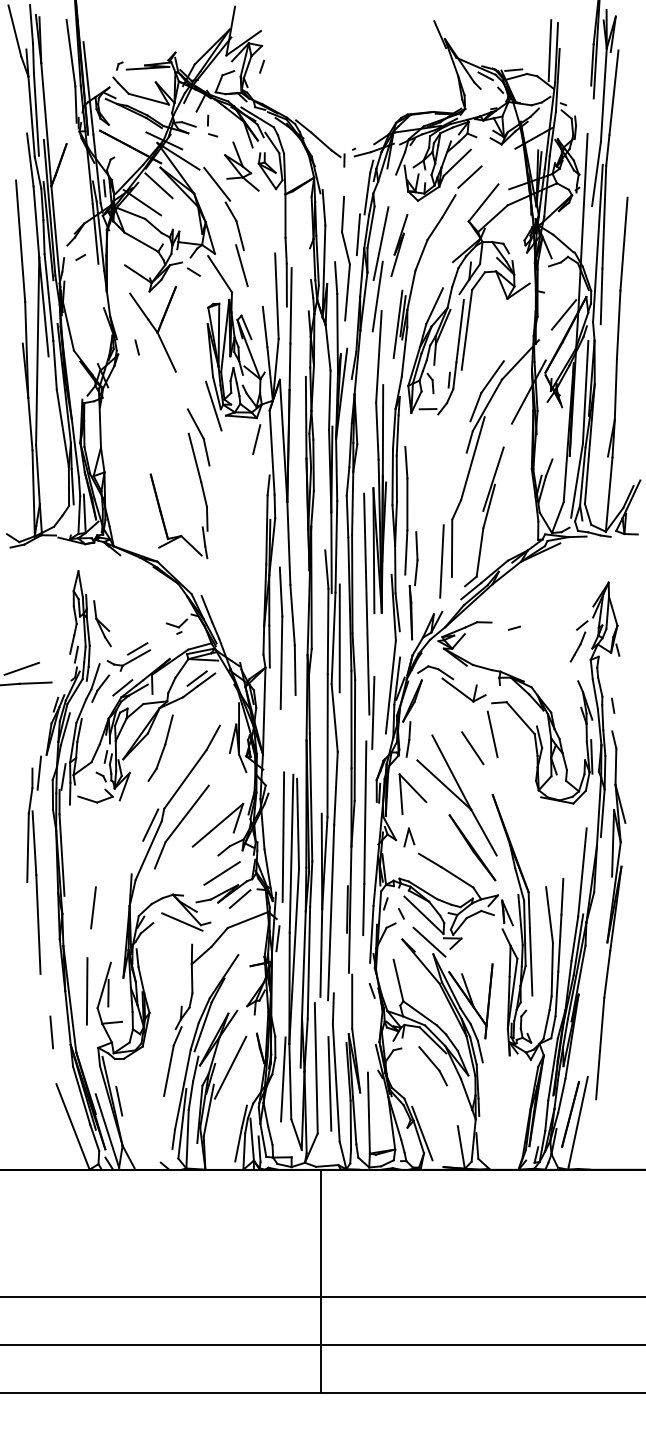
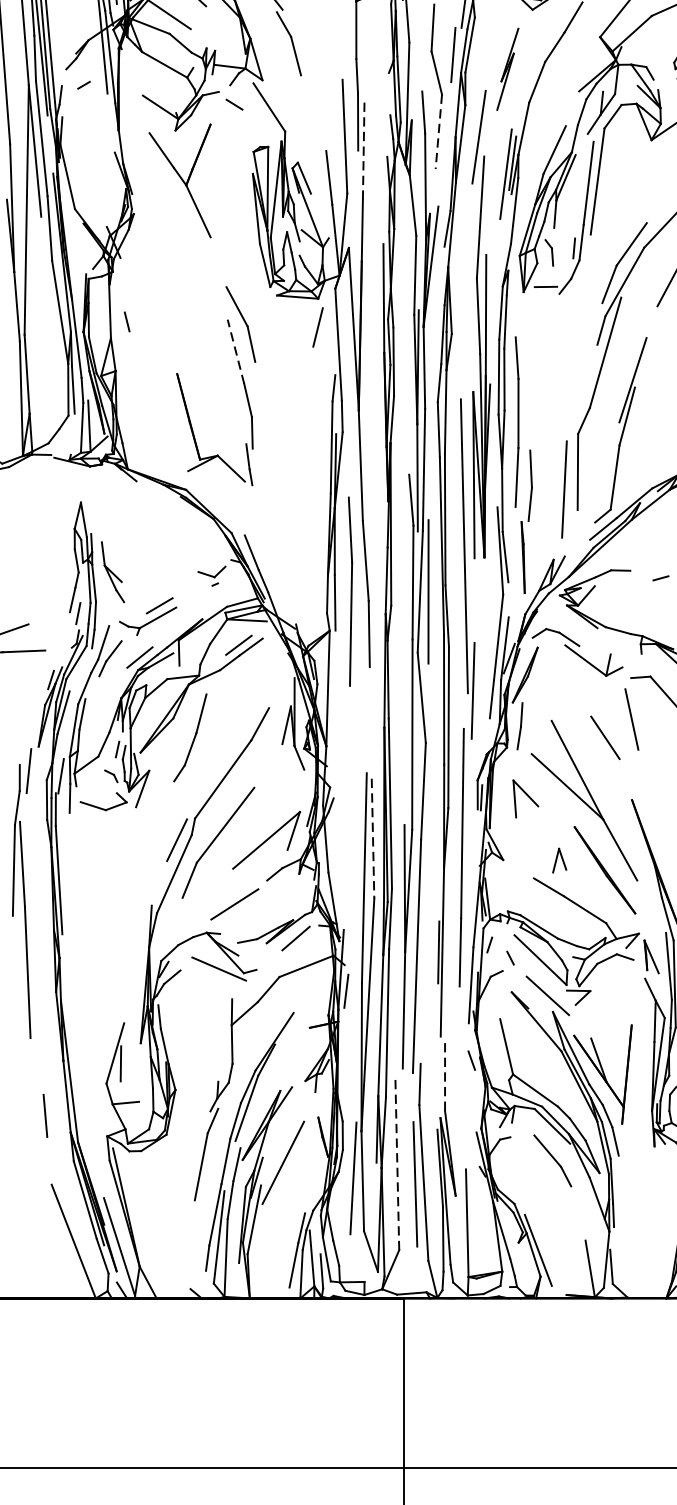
line: (380, 243) -> (482, 66), removed
line: (241, 265) -> (297, 95), removed
line: (347, 293) -> (438, 133), solid -> dashed
line: (291, 305) -> (364, 149), solid -> dashed
line: (136, 347) -> (126, 321), moved
line: (213, 405) -> (260, 282), removed
line: (194, 457) -> (235, 351), solid -> dashed
part: (412, 793) -> (525, 798), size x0.7
line: (298, 824) -> (373, 839), solid -> dashed
line: (283, 836) -> (353, 855), removed
part: (409, 837) -> (559, 860), moved
line: (221, 873) -> (233, 904), moved
line: (93, 907) -> (100, 949), removed
line: (87, 991) -> (93, 1061), removed
line: (352, 1001) -> (445, 1074), solid -> dashed
line: (316, 1067) -> (397, 1162), solid -> dashed
line: (119, 1100) -> (135, 1206), removed

